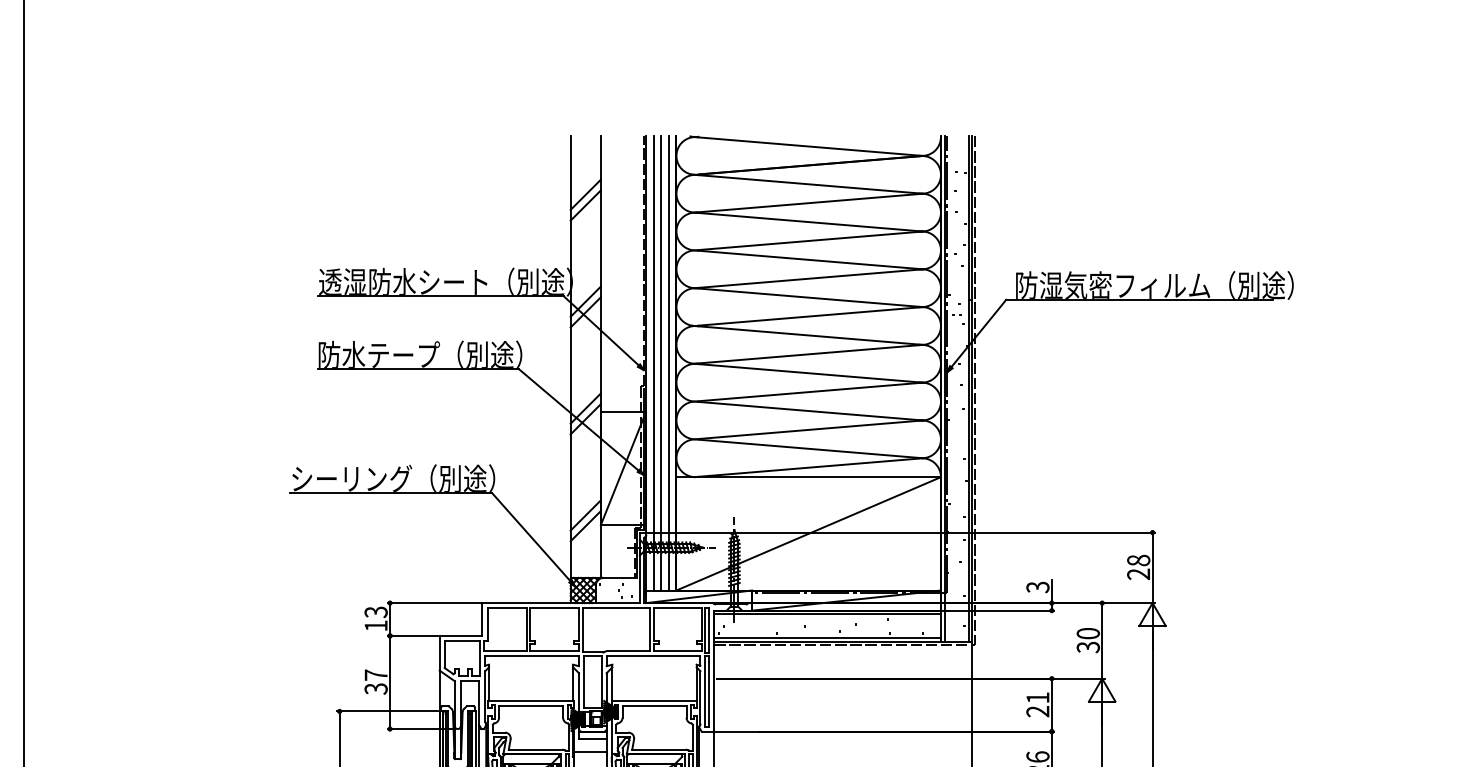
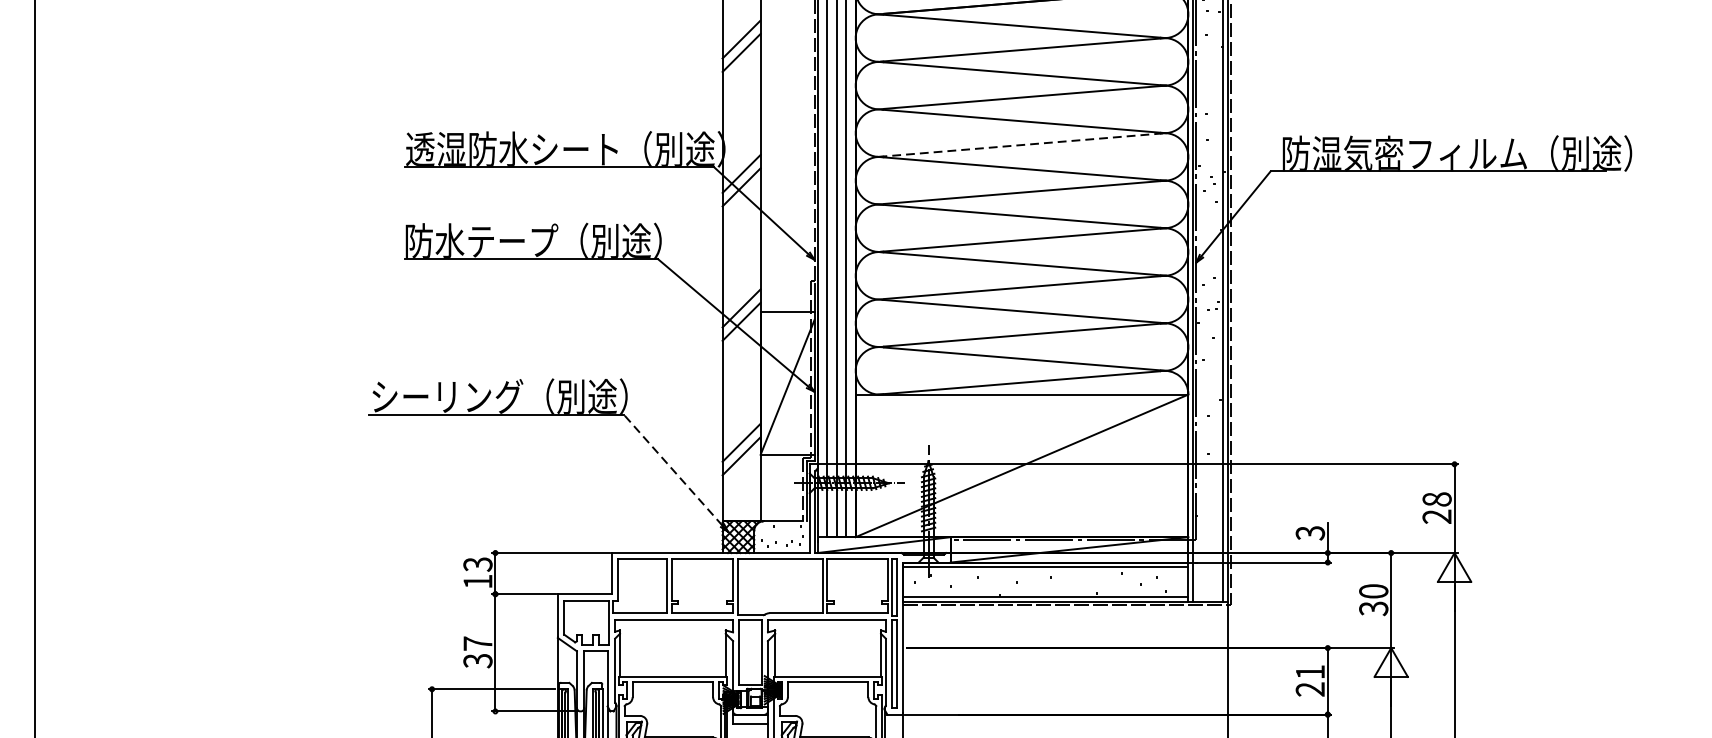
line: (808, 278) -> (1021, 144), solid -> dashed
line: (531, 536) -> (673, 469), solid -> dashed

